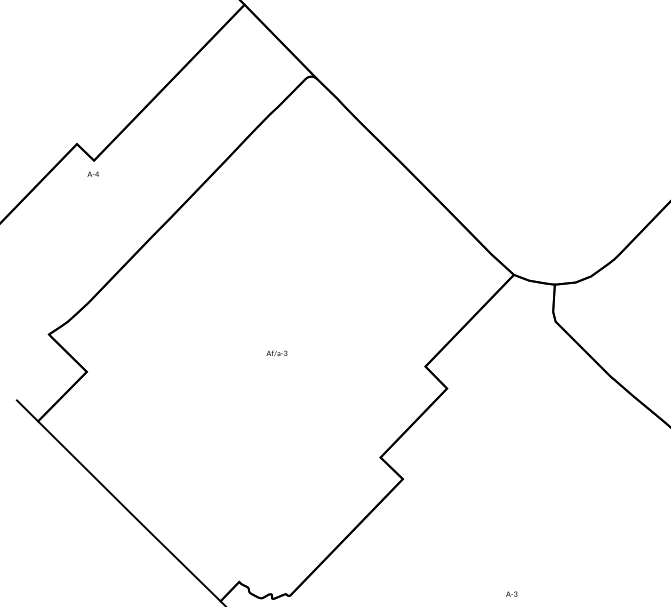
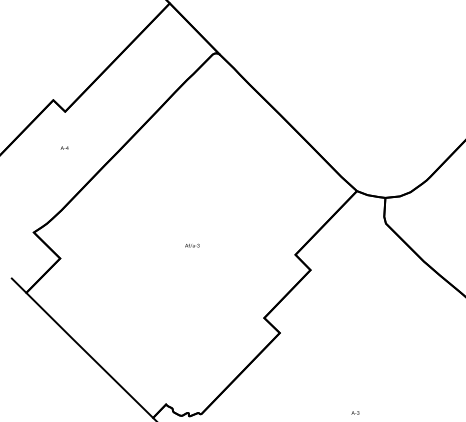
text: (93, 173) -> (64, 147), moved

